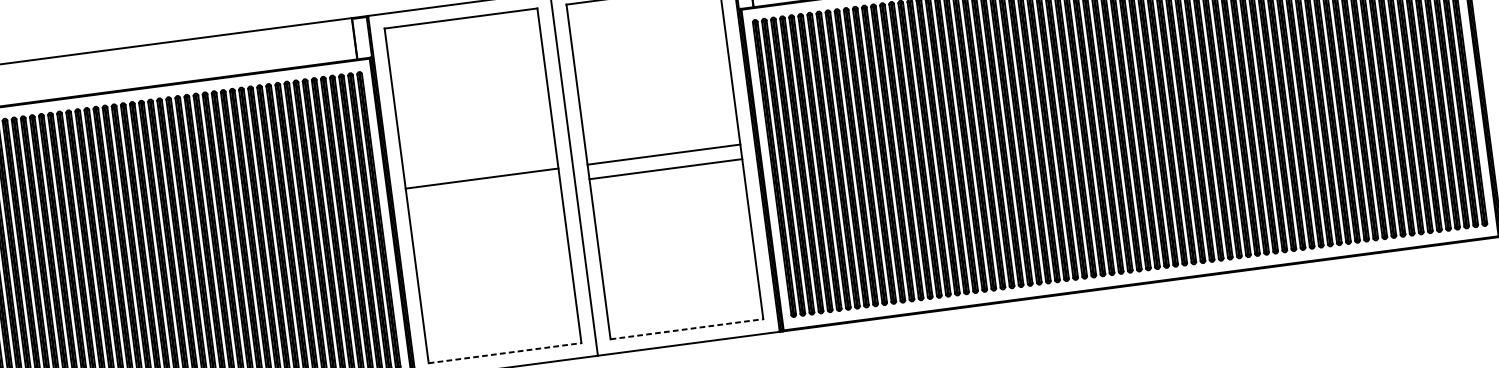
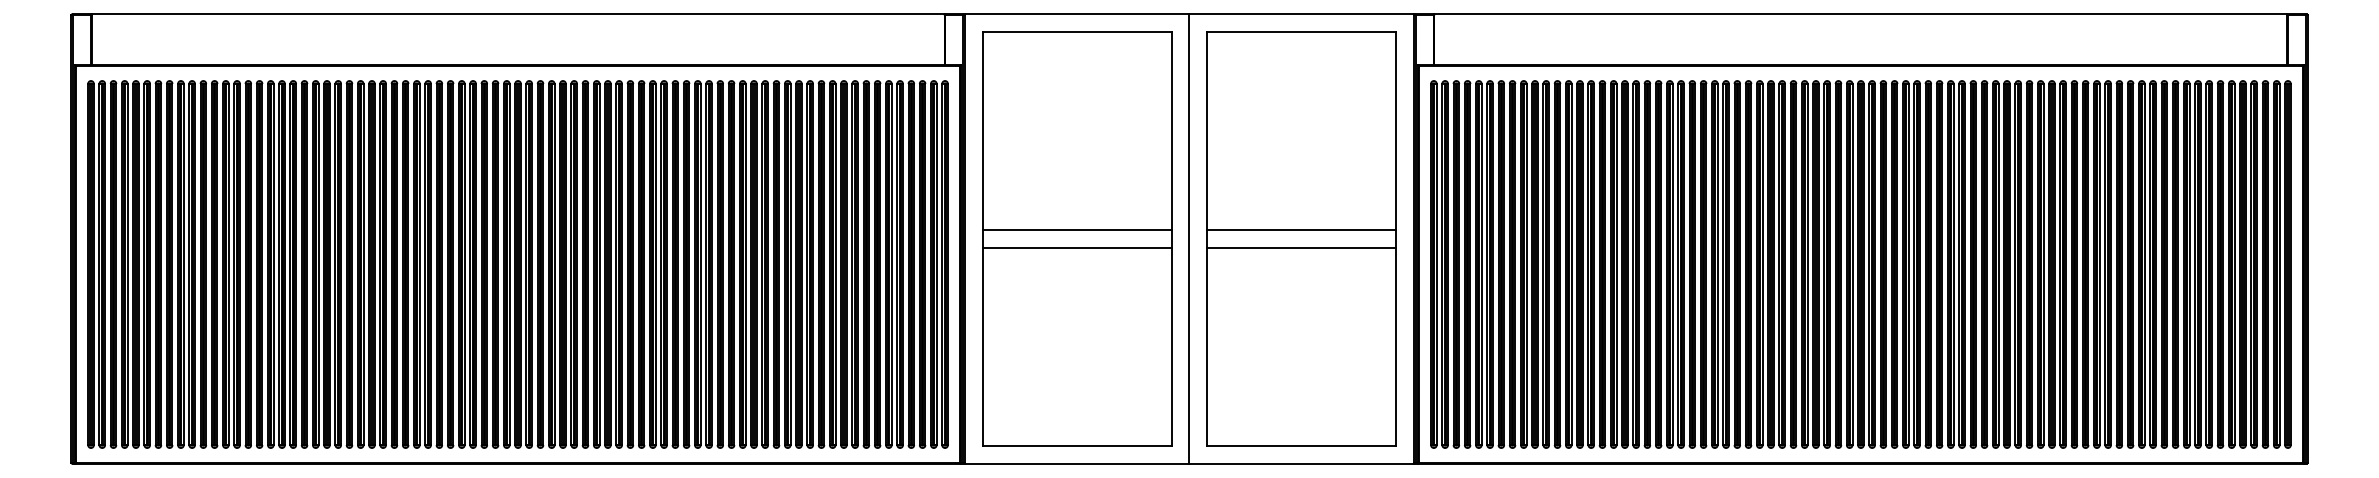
line: (483, 192) -> (1076, 247), added
line: (687, 328) -> (1302, 445), dashed -> solid
line: (505, 352) -> (1077, 445), dashed -> solid

